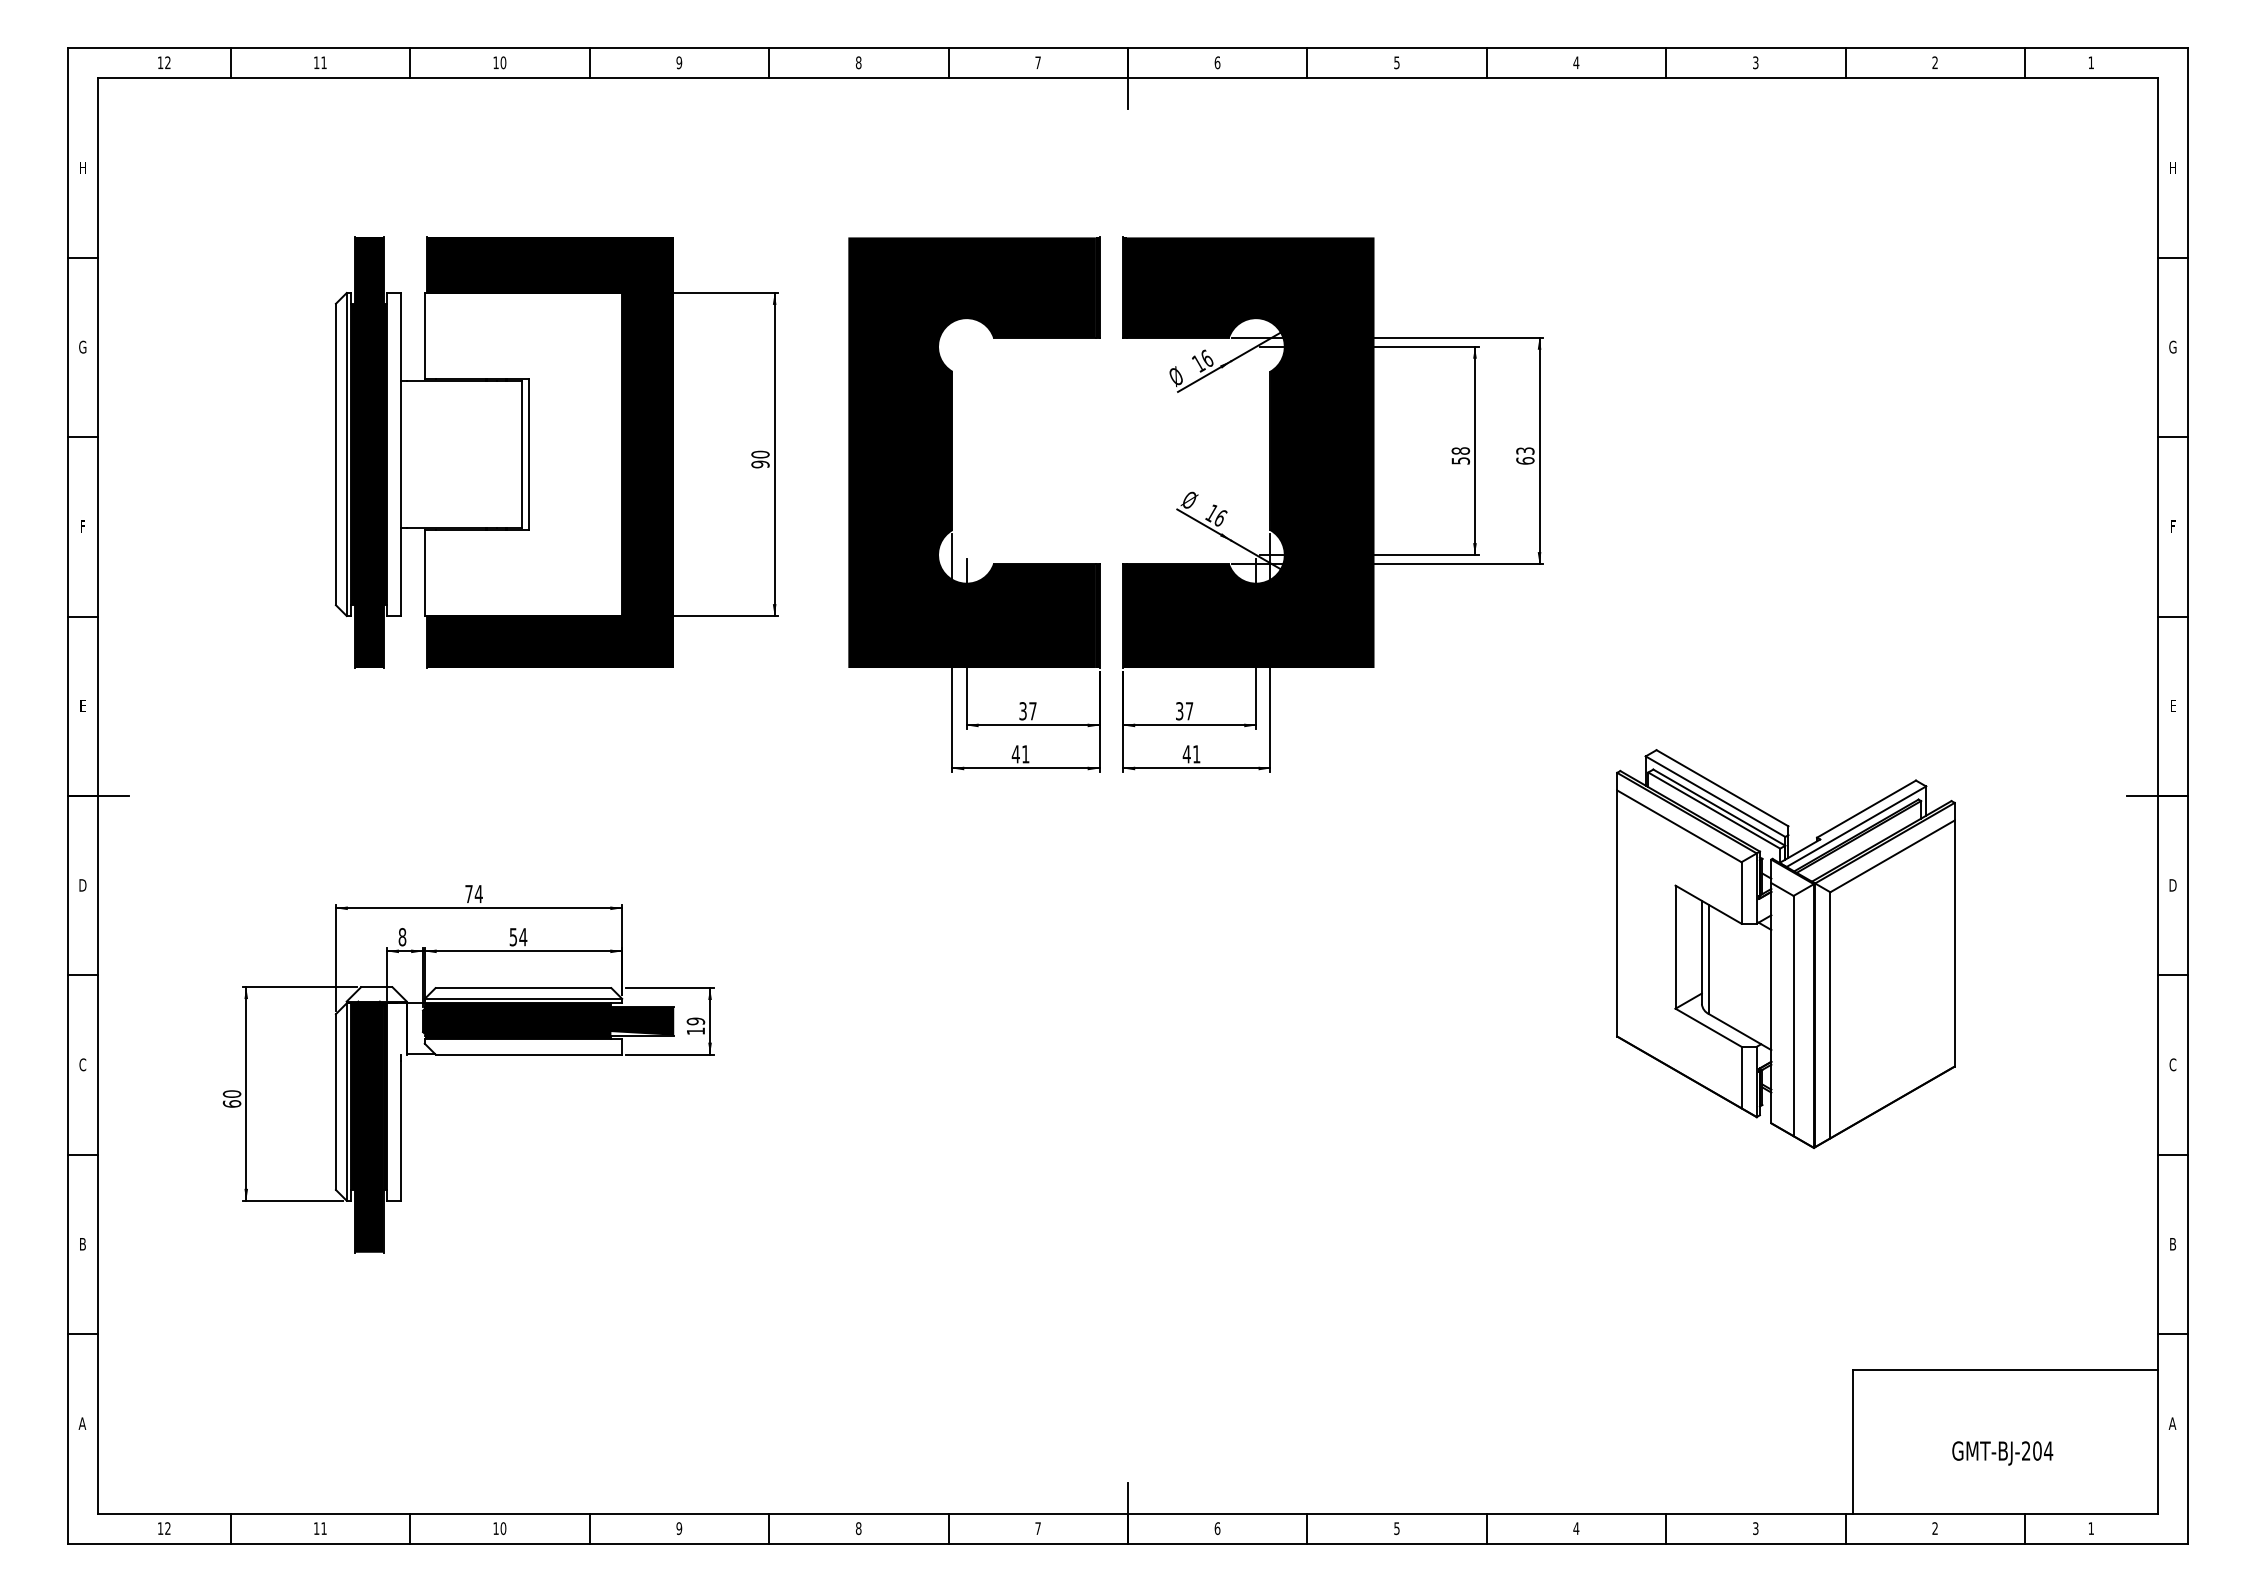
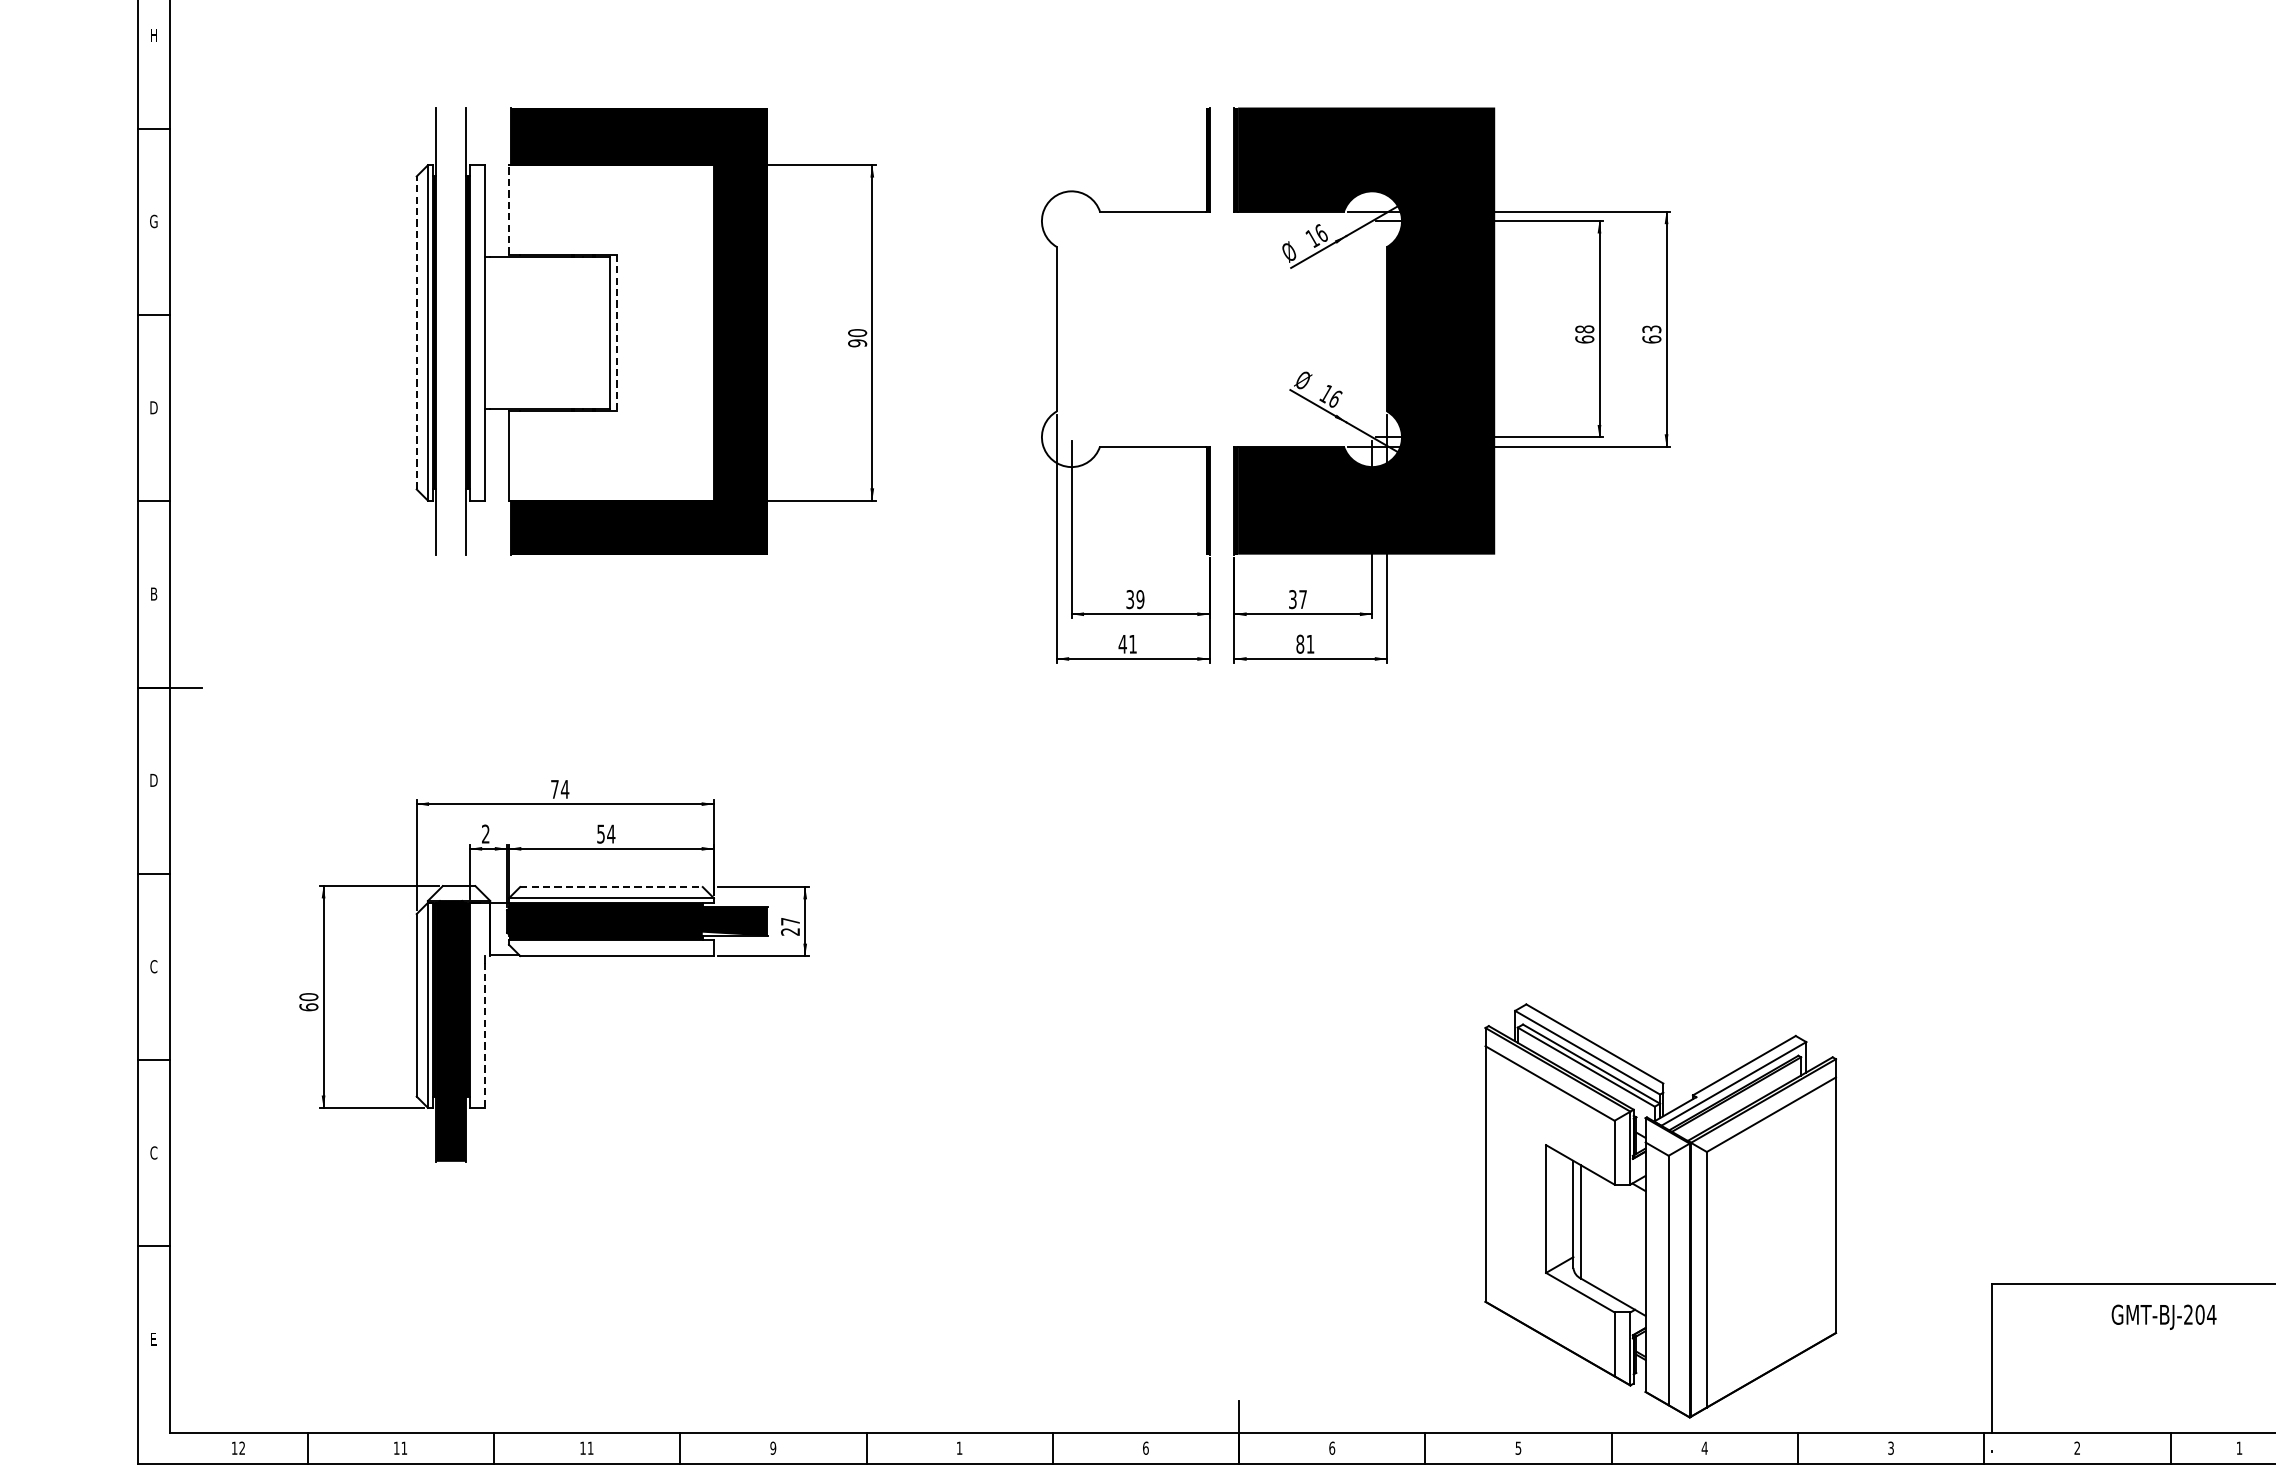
line: (424, 335) -> (508, 209), solid -> dashed
fill: (368, 452) -> (450, 330), removed
fill: (971, 452) -> (1076, 330), removed
line: (335, 454) -> (416, 332), solid -> dashed
line: (528, 455) -> (616, 333), solid -> dashed
text: (1460, 460) -> (1584, 339), 58 -> 68
text: (82, 526) -> (153, 407), F -> D
text: (82, 705) -> (153, 593), E -> B
text: (1032, 711) -> (1140, 599), 37 -> 39
text: (1186, 754) -> (1299, 644), 41 -> 81
text: (402, 937) -> (485, 834), 8 -> 2
part: (1785, 948) -> (1660, 1210), moved
line: (523, 988) -> (611, 887), solid -> dashed
text: (695, 1026) -> (790, 926), 19 -> 27
line: (401, 1130) -> (484, 1034), solid -> dashed
text: (82, 1243) -> (153, 1152), B -> C
text: (82, 1423) -> (153, 1339), A -> E
text: (2002, 1453) -> (2163, 1317), moved
text: (503, 1528) -> (590, 1448), 10 -> 11
text: (858, 1528) -> (959, 1448), 8 -> 1
text: (1038, 1528) -> (1146, 1448), 7 -> 6

